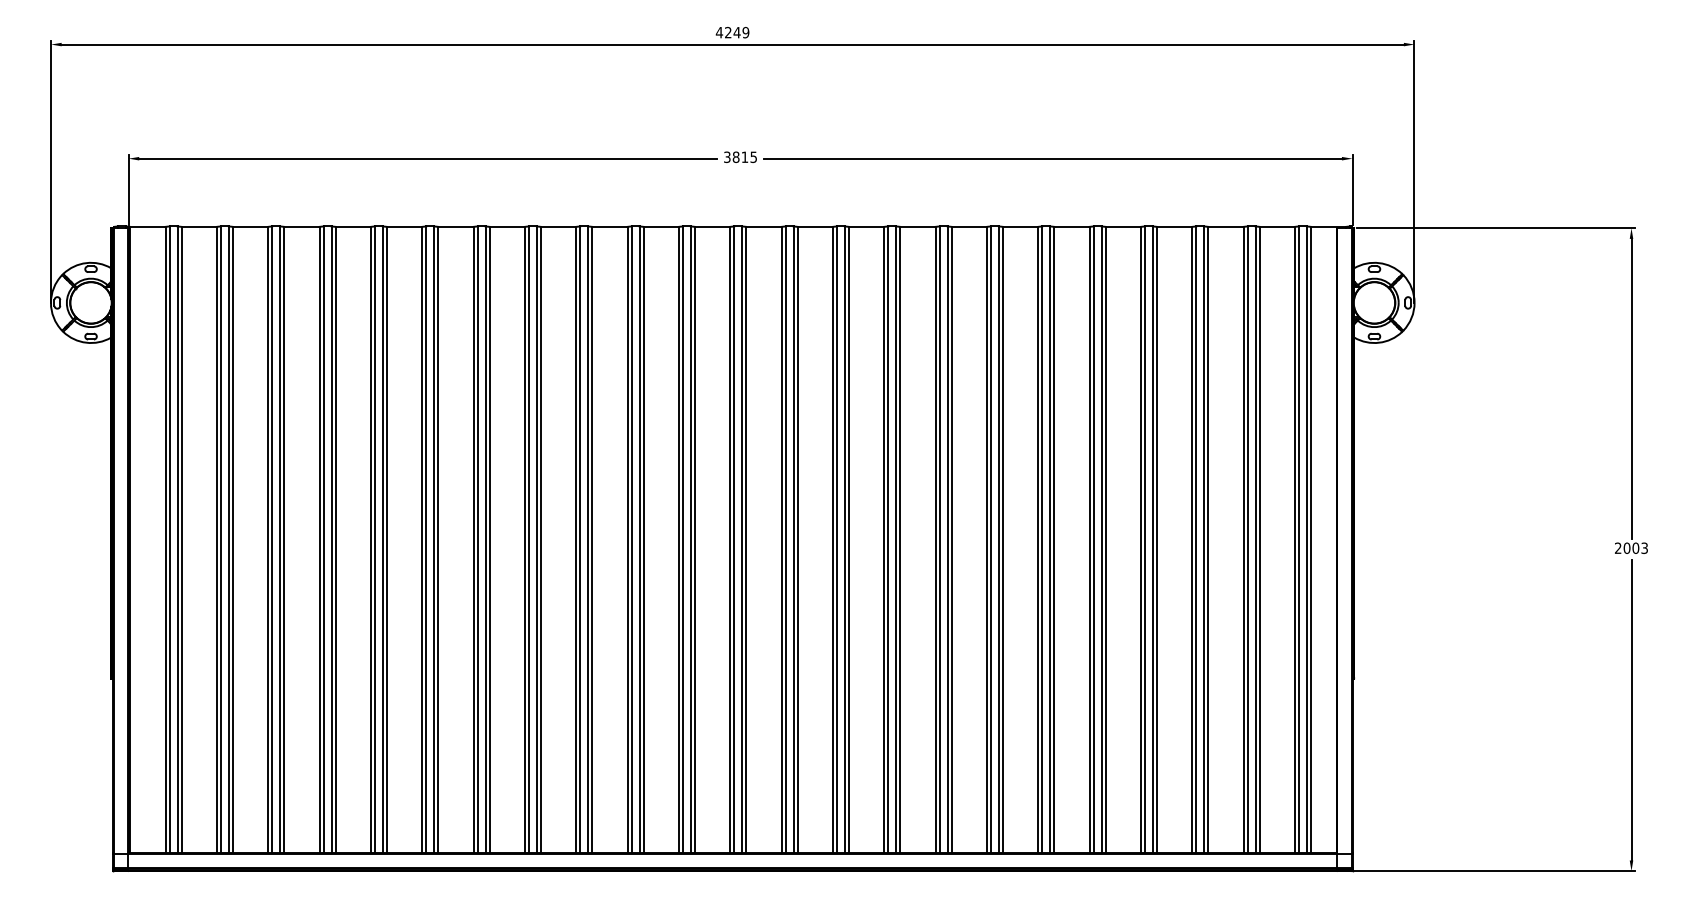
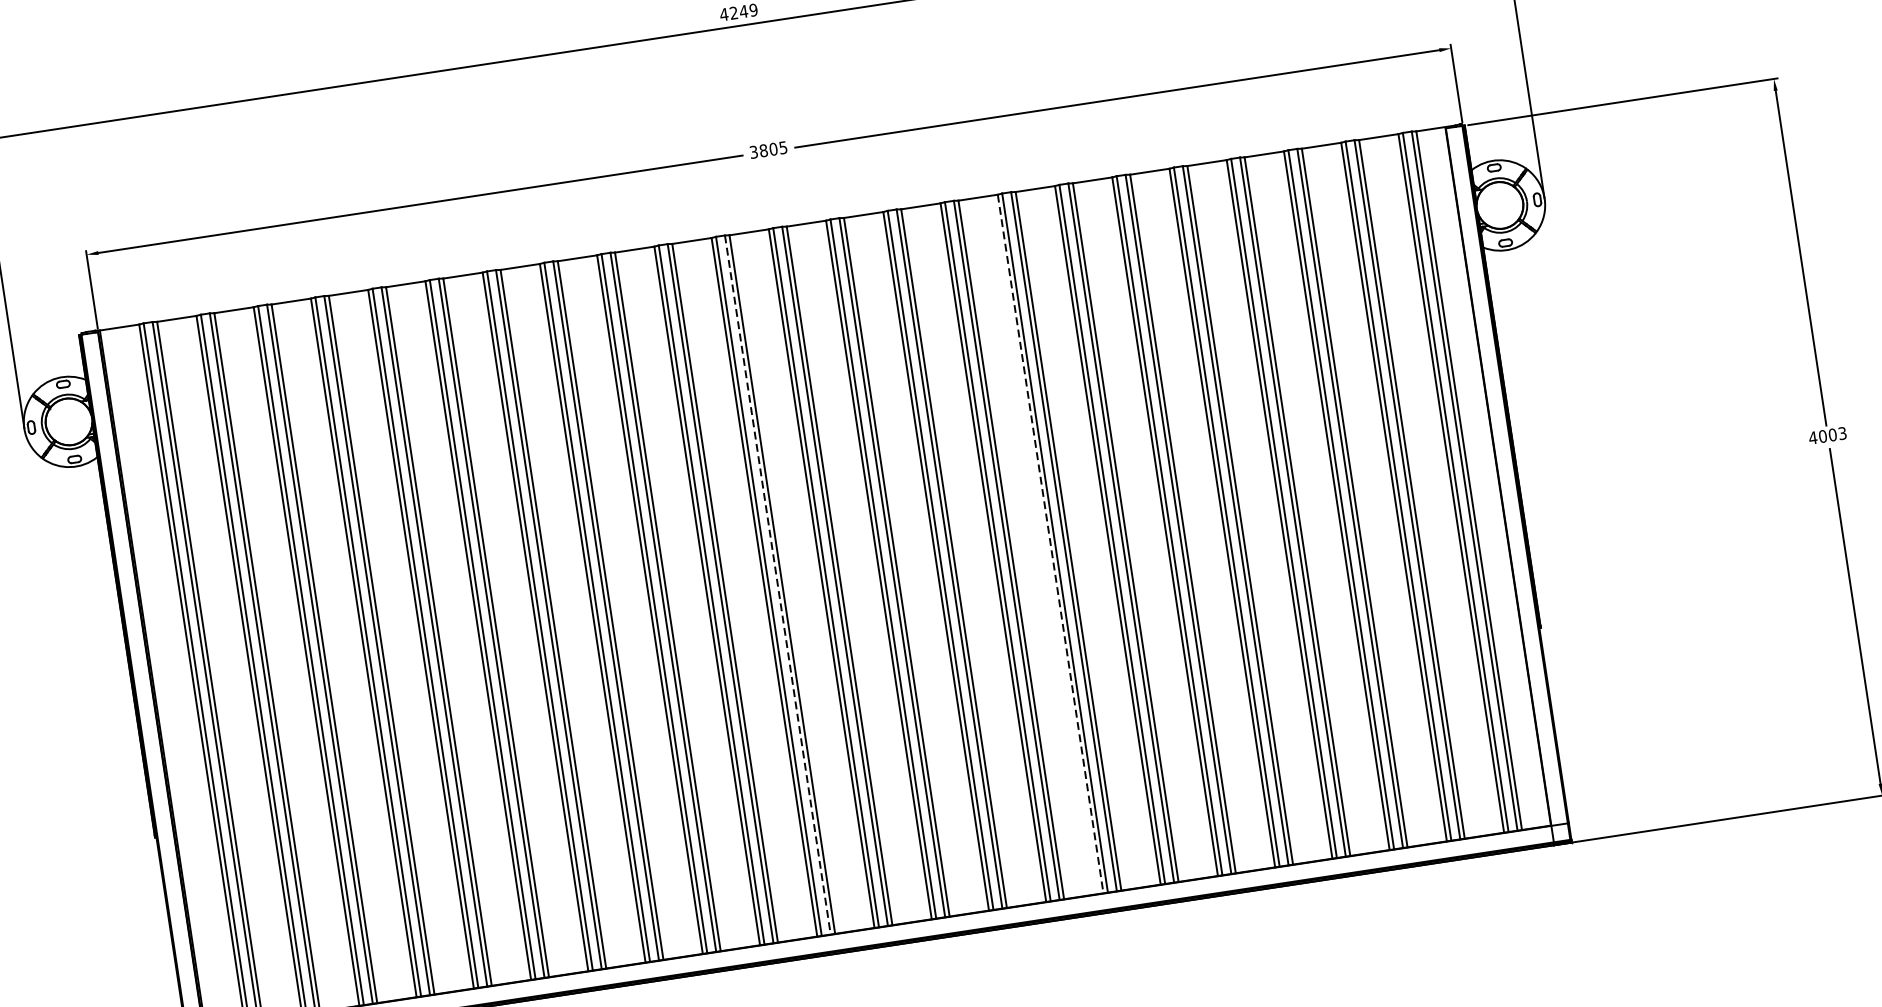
text: (744, 156) -> (772, 148), 3815 -> 3805
line: (690, 539) -> (777, 584), solid -> dashed
line: (935, 540) -> (1050, 544), solid -> dashed
text: (1617, 547) -> (1812, 437), 2003 -> 4003

